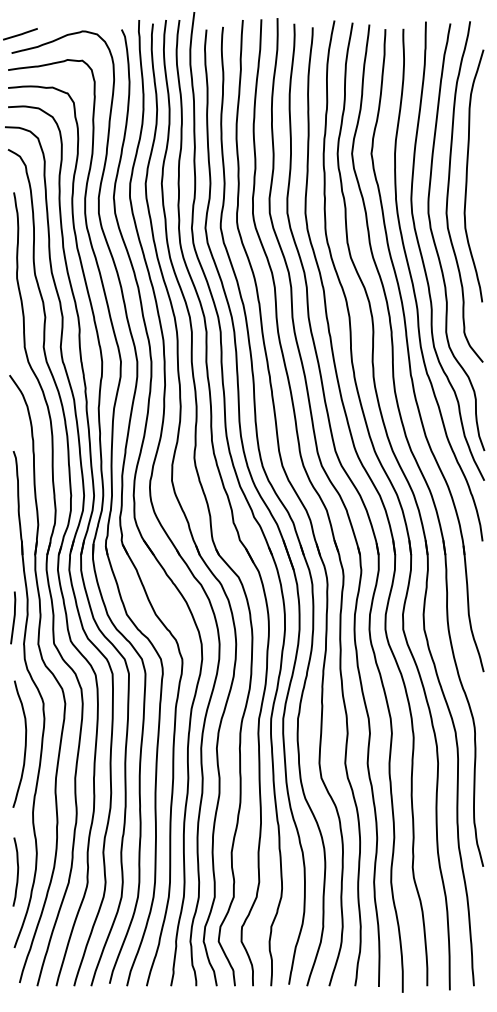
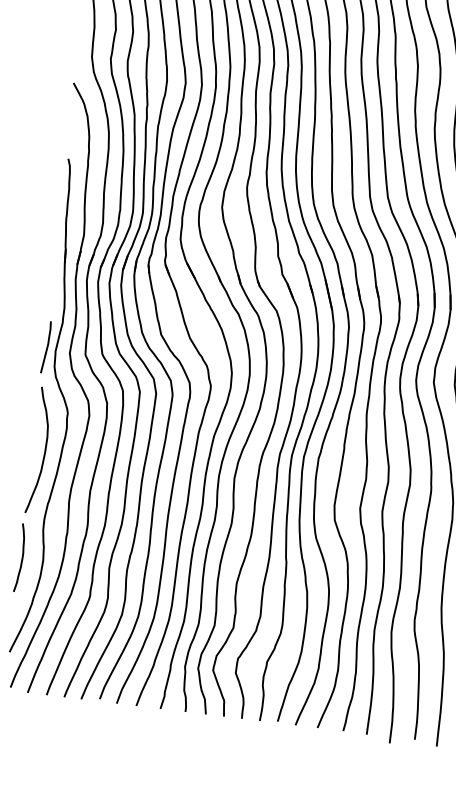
line: (13, 617) -> (46, 346), moved
curve: (17, 871) -> (22, 557), moved

